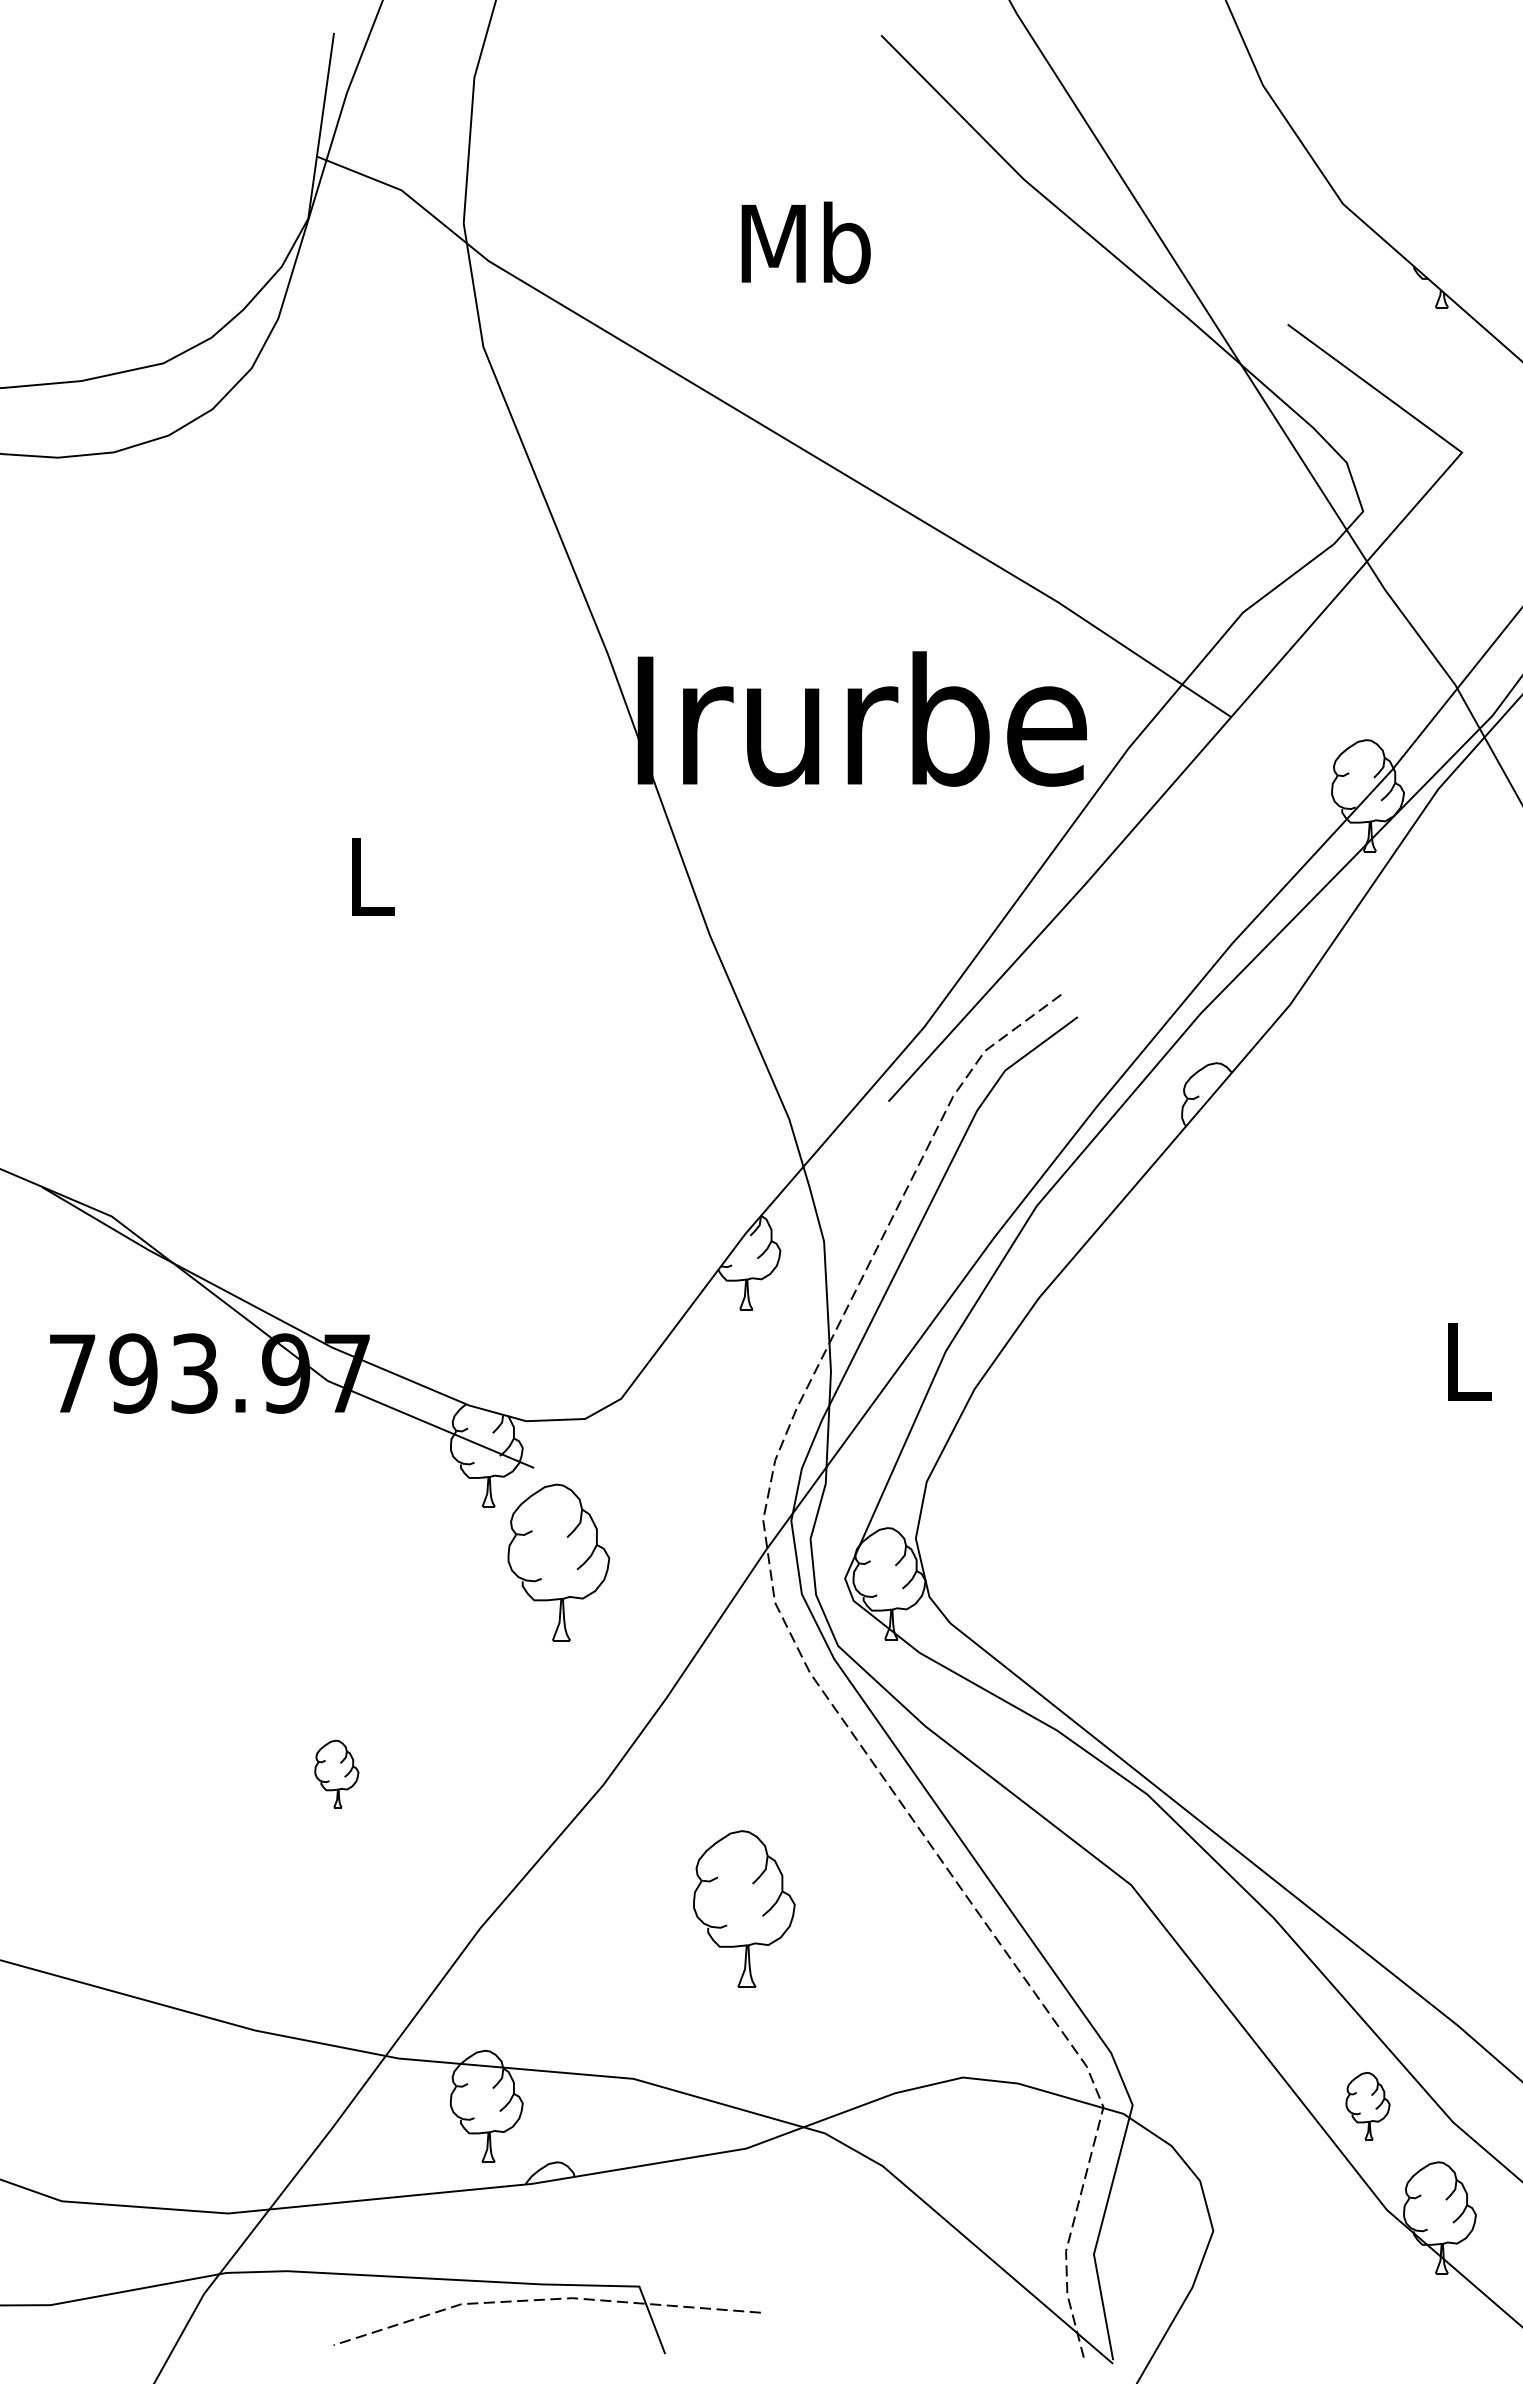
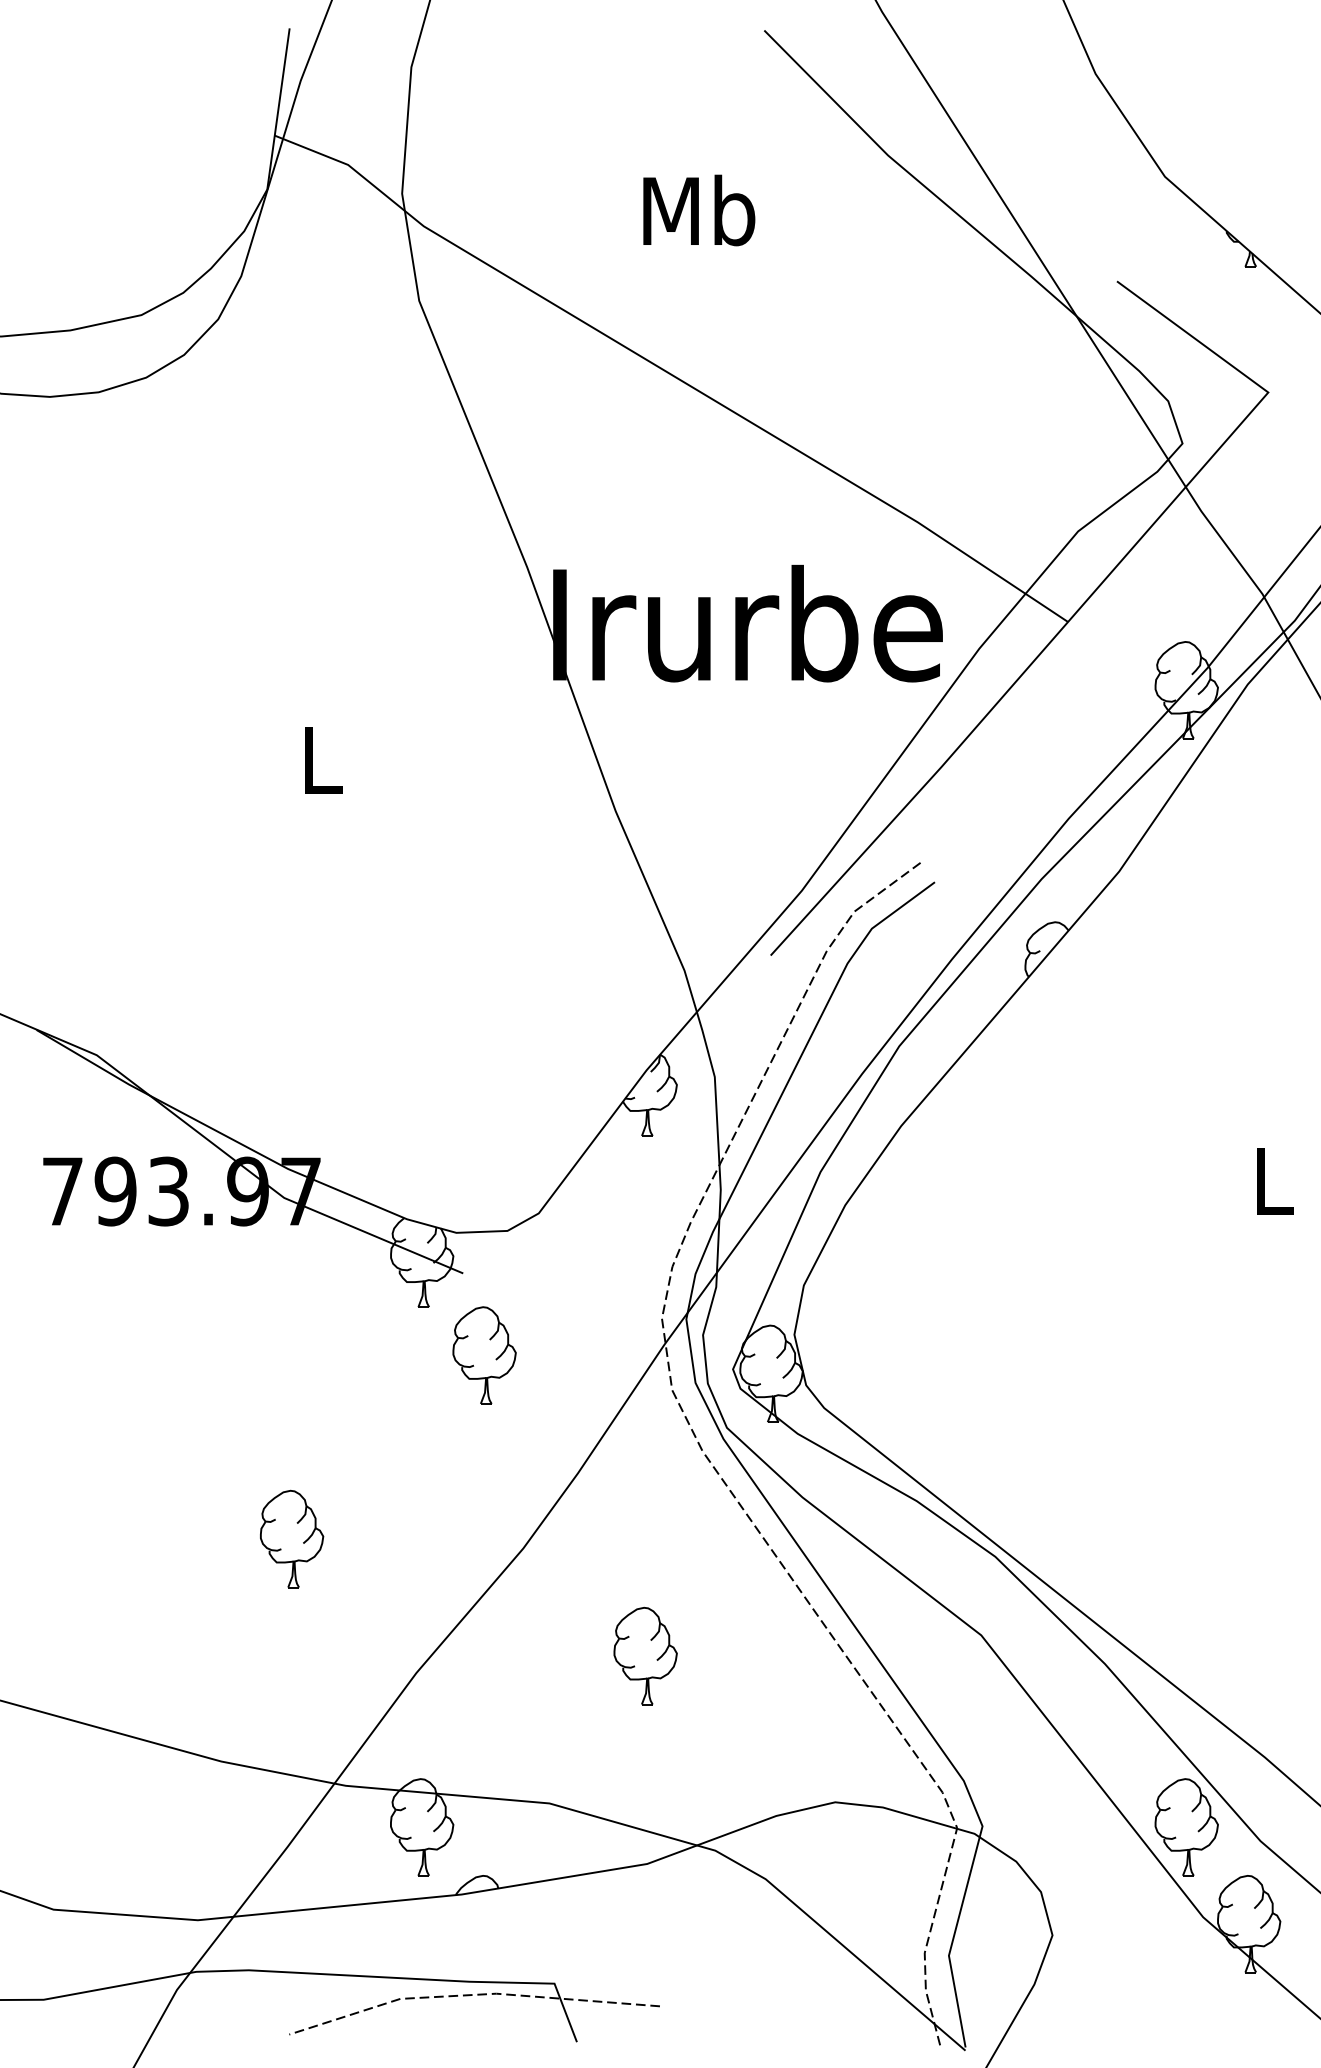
part: (558, 1562) -> (484, 1355), size x0.71
part: (336, 1773) -> (291, 1538), size x1.67
part: (744, 1908) -> (645, 1655), size x0.71
part: (1367, 2105) -> (1186, 1826), size x1.67

